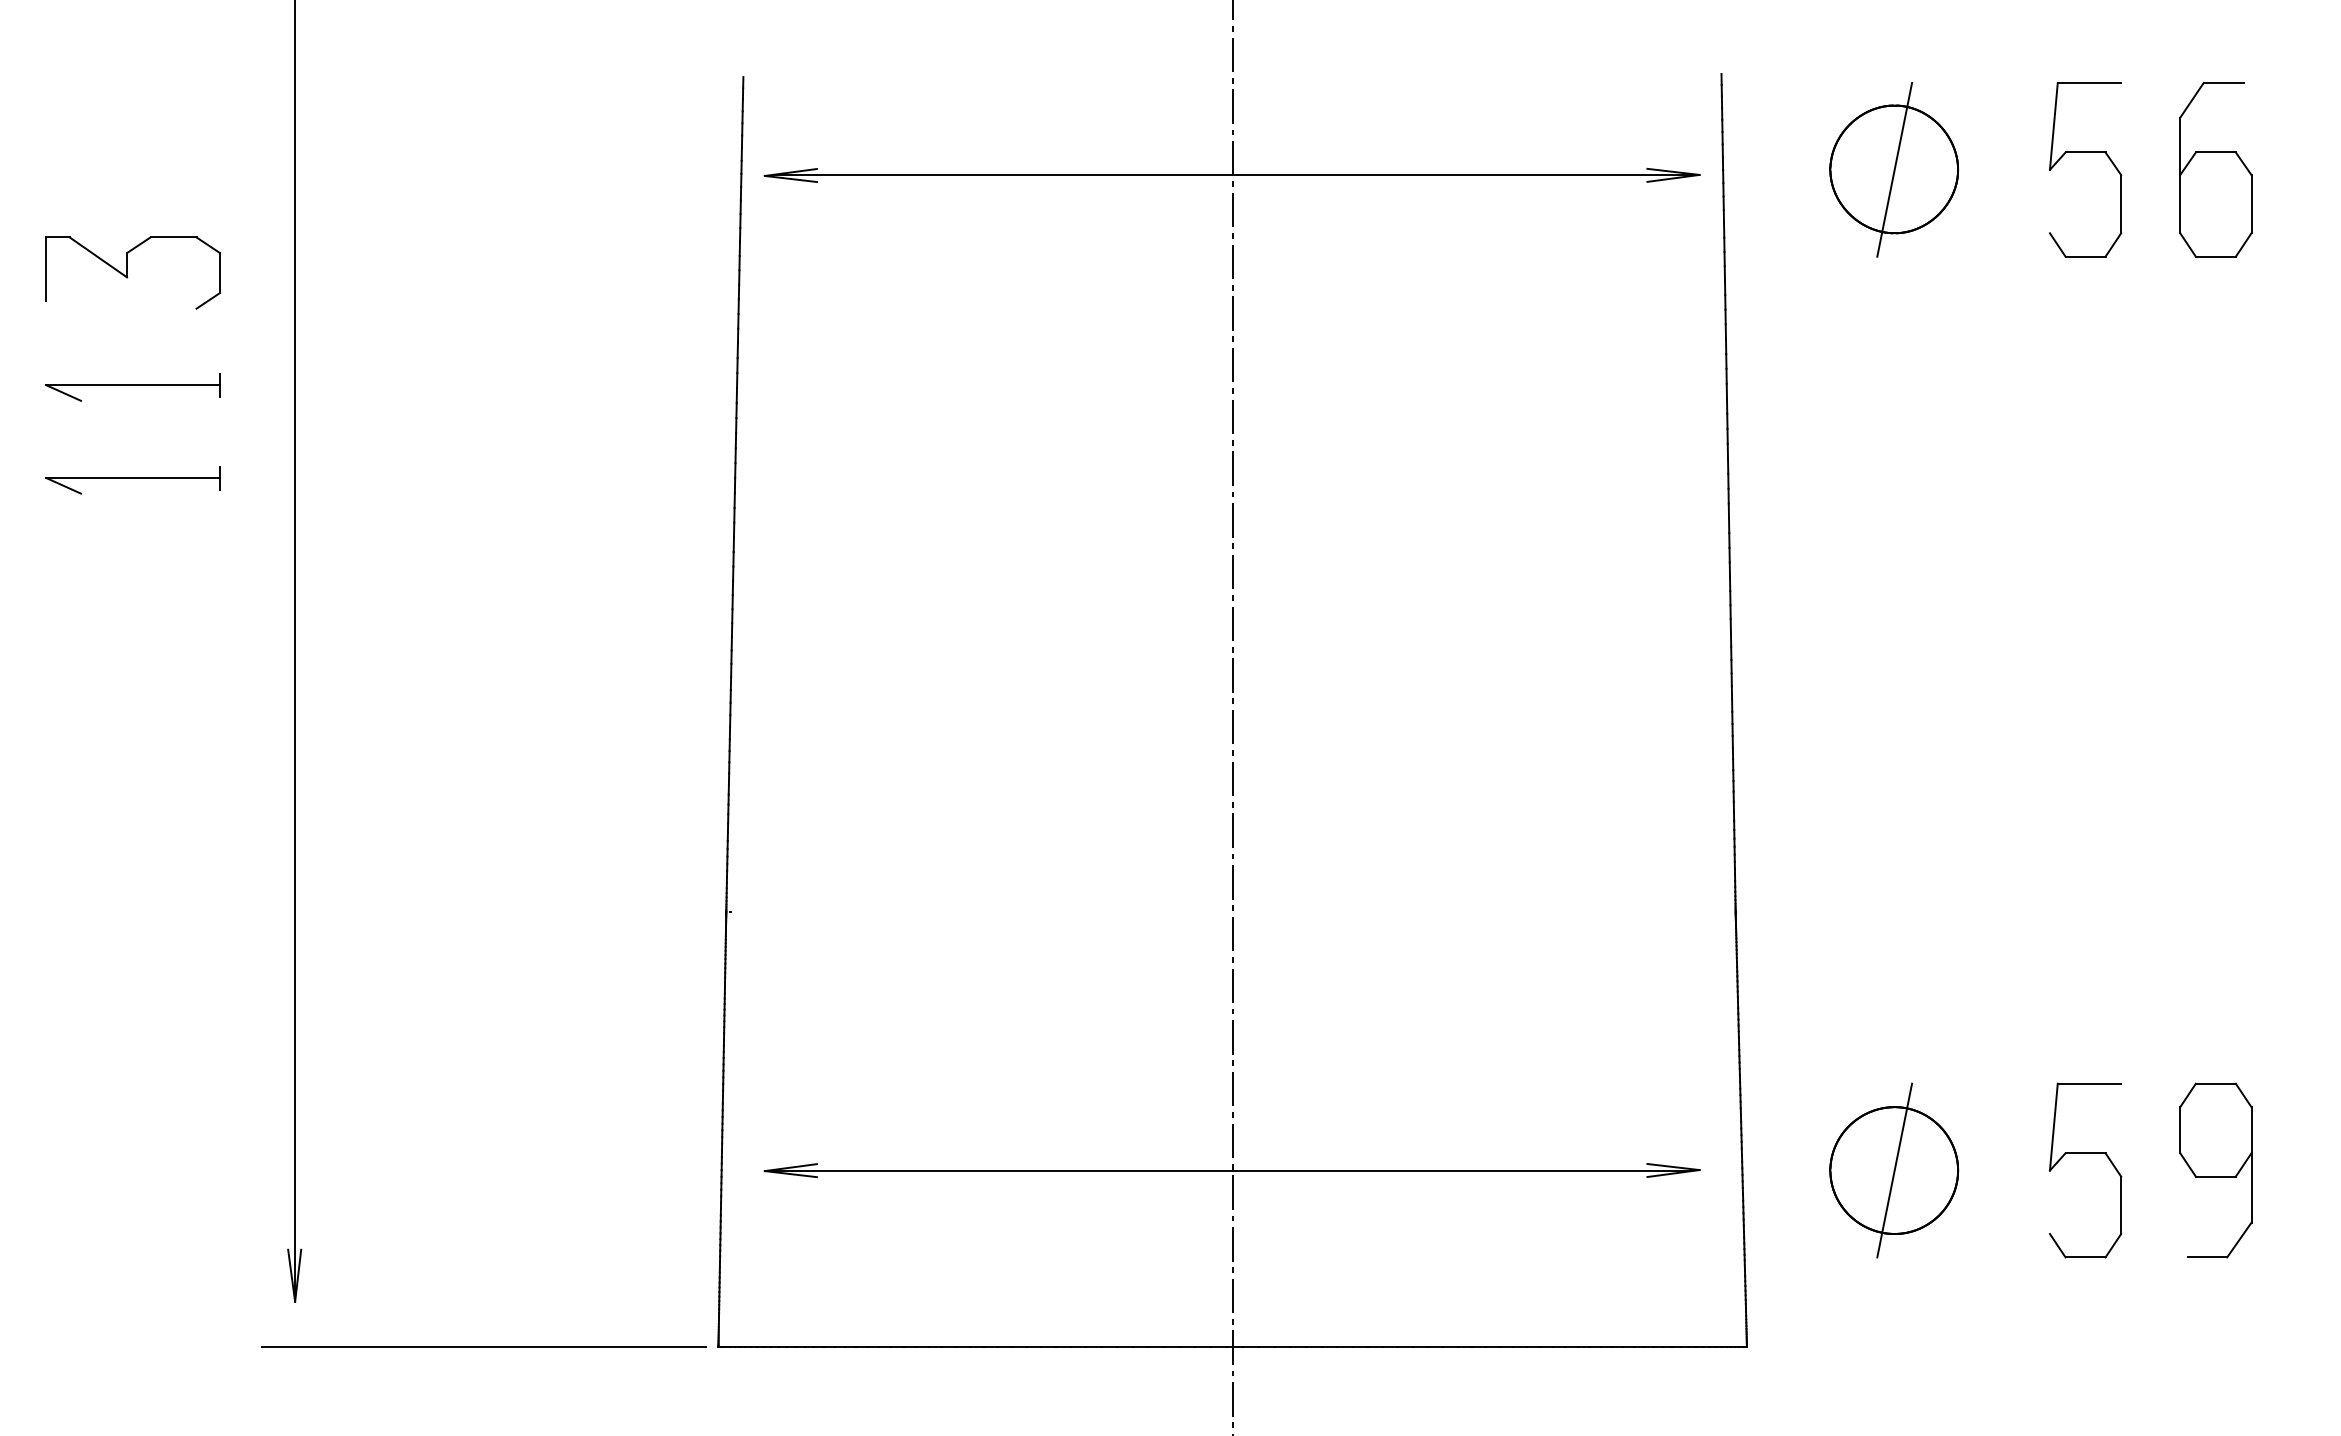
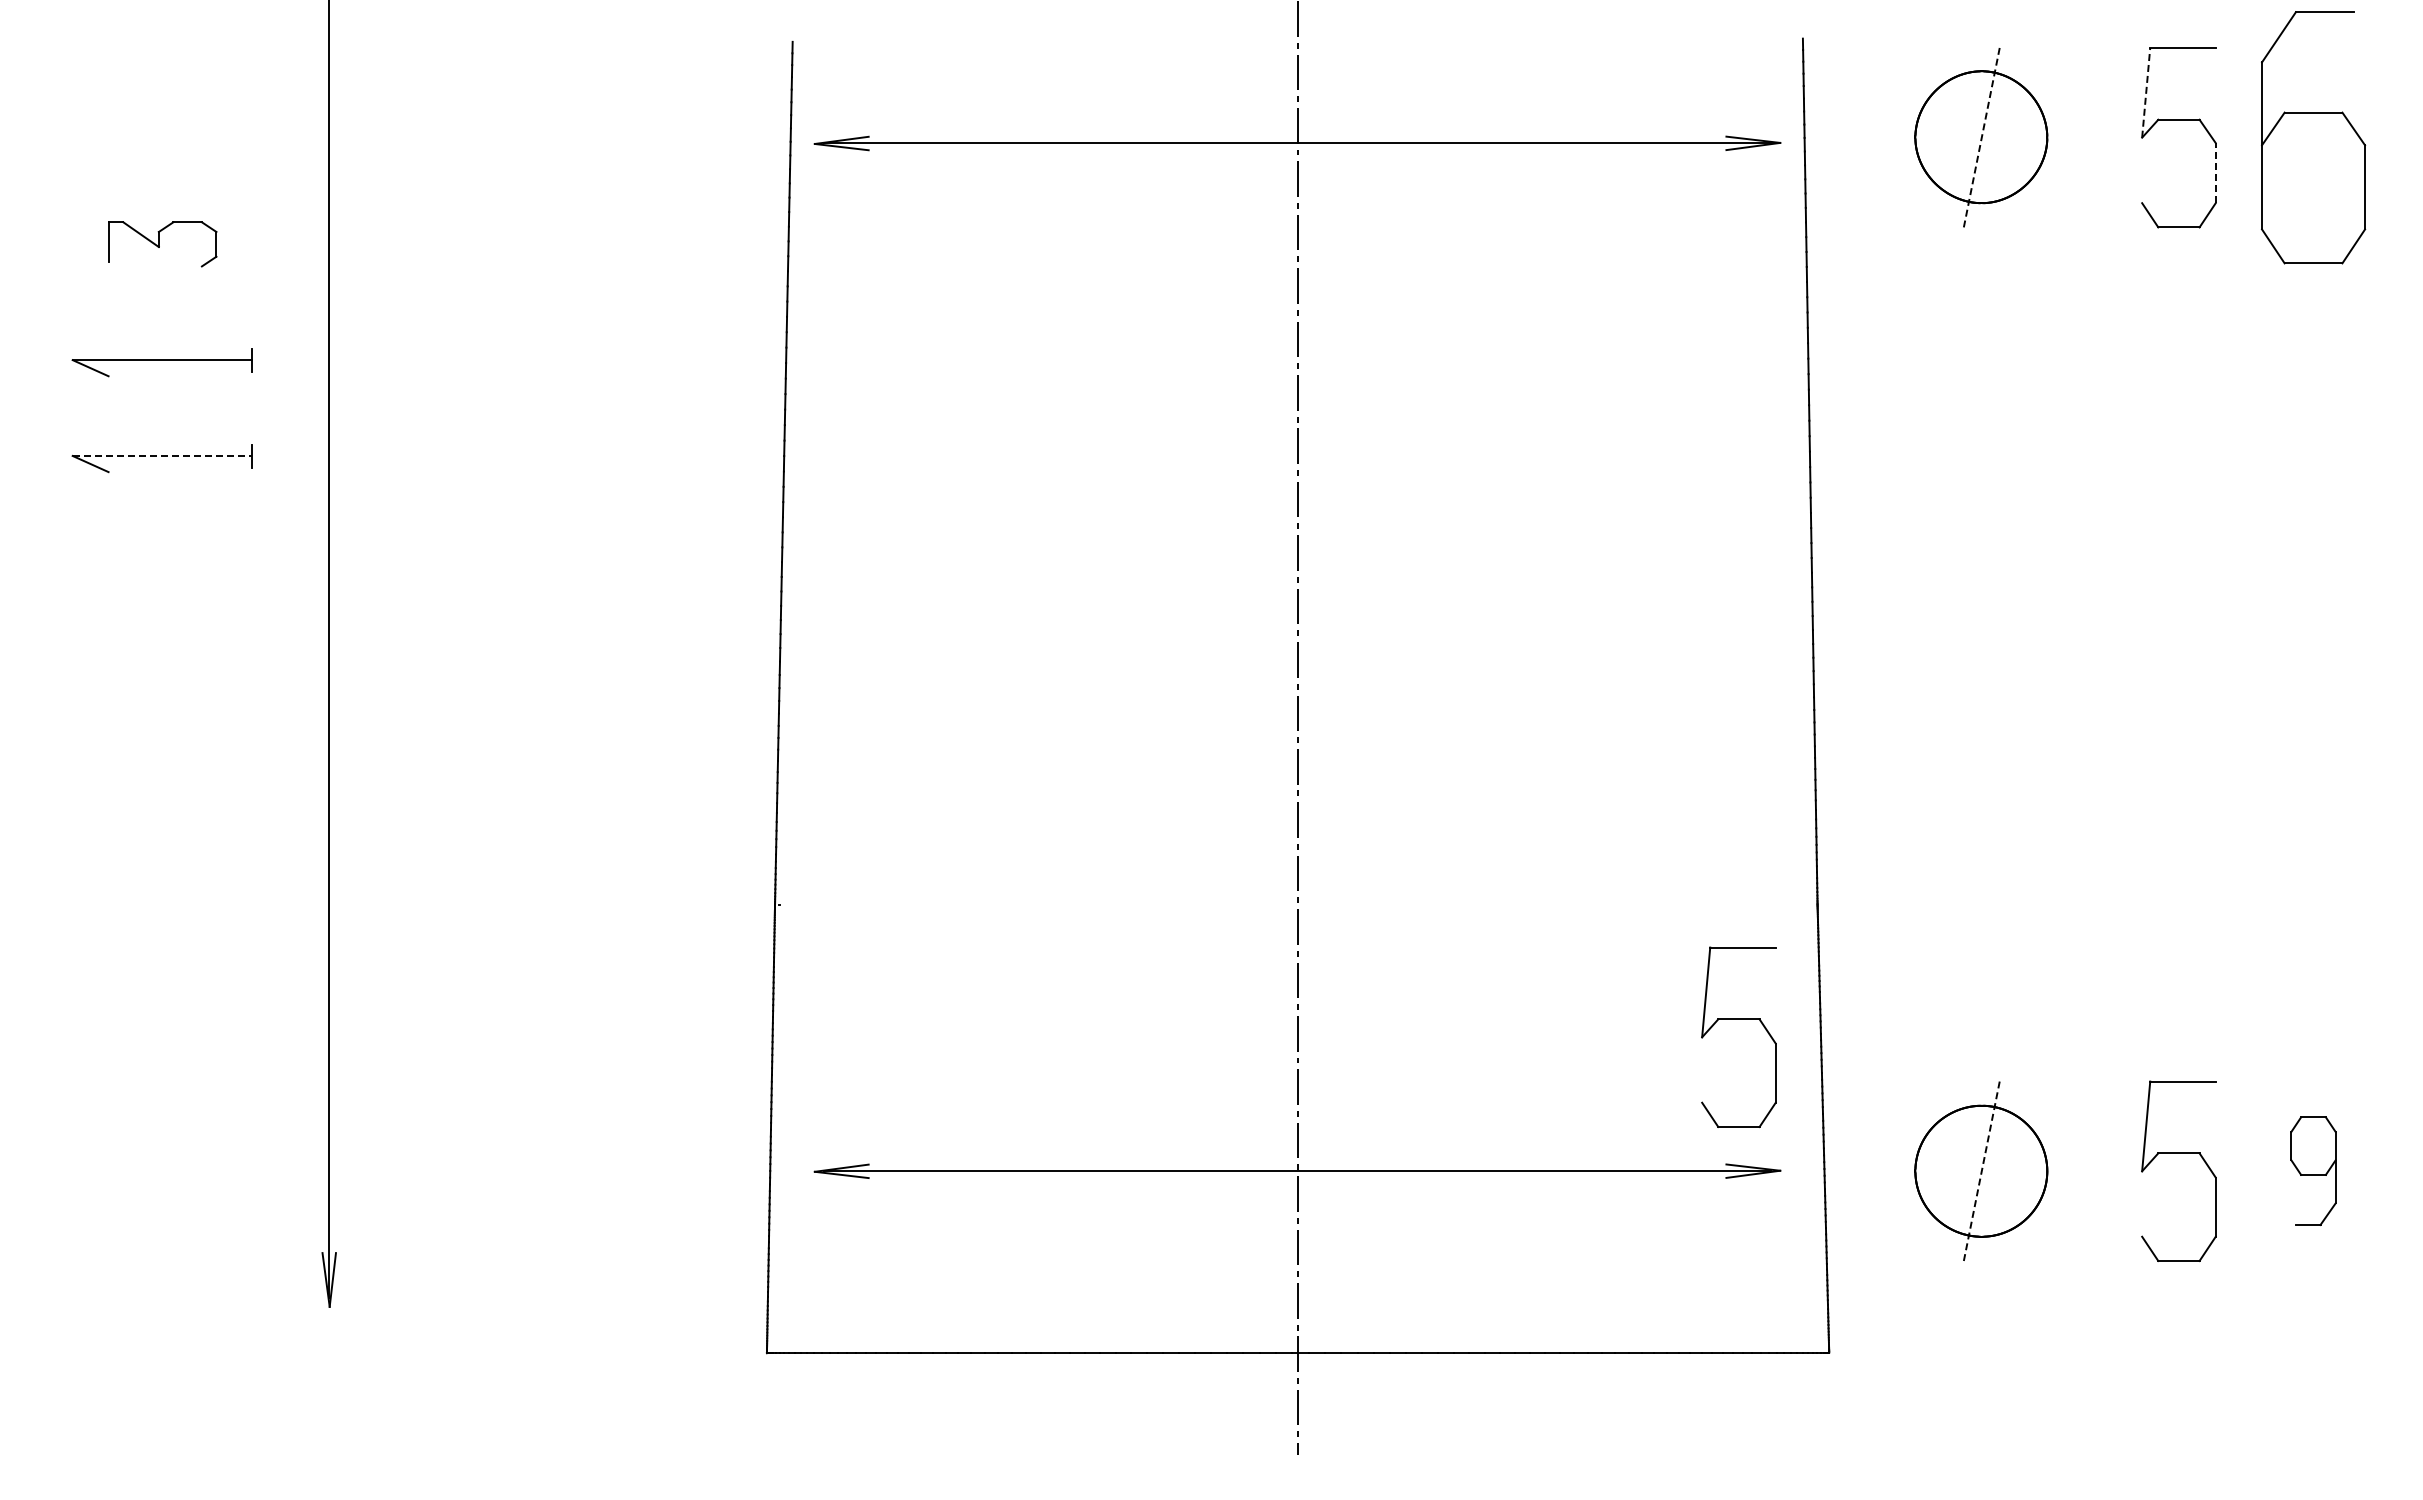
line: (2054, 126) -> (2146, 92), solid -> dashed
line: (1894, 169) -> (1981, 137), solid -> dashed
part: (2215, 169) -> (2313, 137), size x1.4
line: (2120, 203) -> (2215, 172), solid -> dashed
part: (133, 273) -> (162, 244), size x0.6
line: (133, 477) -> (162, 455), solid -> dashed
part: (1659, 1023) -> (1738, 1019), added
line: (1894, 1169) -> (1981, 1170), solid -> dashed
part: (2215, 1169) -> (2313, 1170), size x0.6
line: (483, 1347) -> (524, 1353), removed

